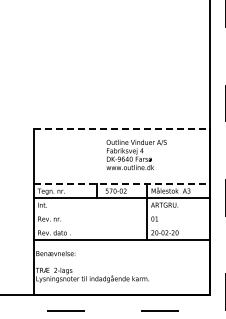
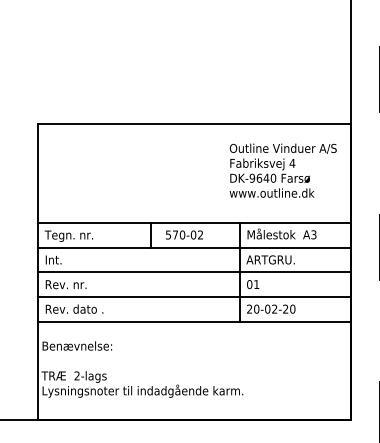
line: (122, 128) -> (195, 123), dashed -> solid
text: (136, 154) -> (282, 169), moved
line: (122, 184) -> (195, 223), dashed -> solid
line: (121, 212) -> (193, 272), added
line: (121, 225) -> (193, 296), added

